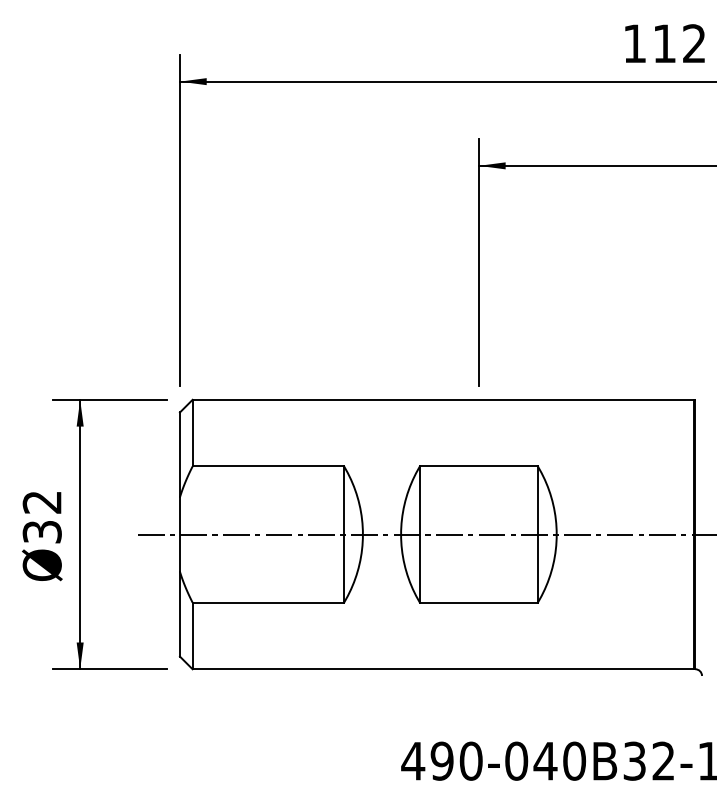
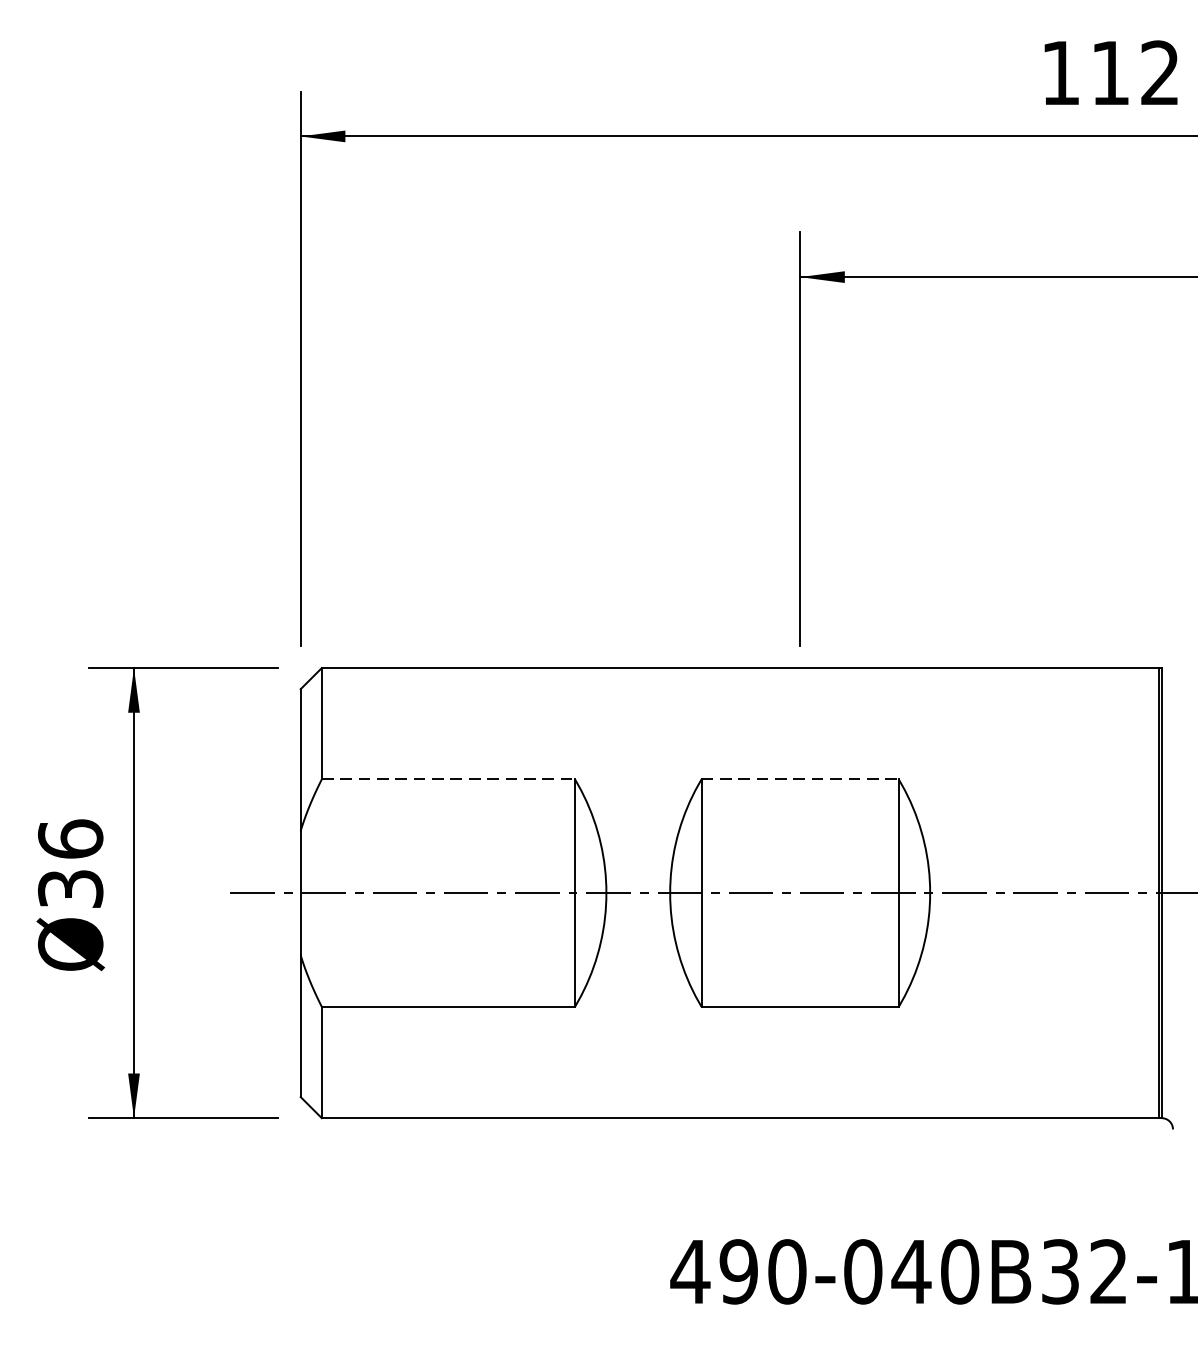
line: (268, 466) -> (448, 779), solid -> dashed
line: (479, 466) -> (801, 779), solid -> dashed
text: (41, 501) -> (69, 837), Ø32 -> Ø36

